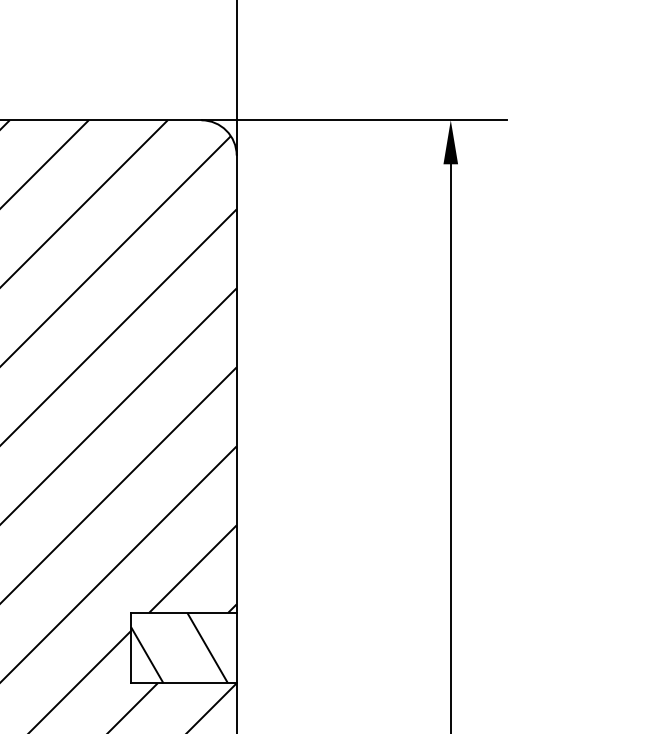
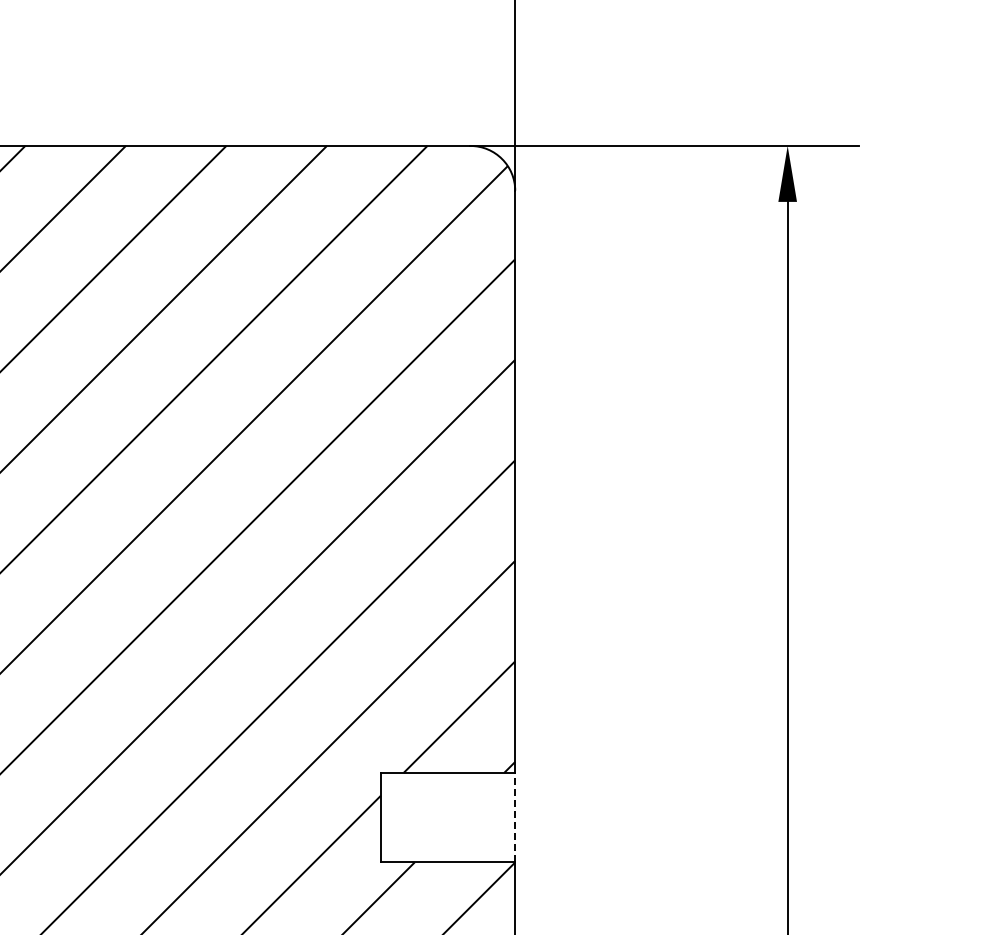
hatch: (179, 648) -> (442, 817), removed
line: (236, 648) -> (515, 817), solid -> dashed

